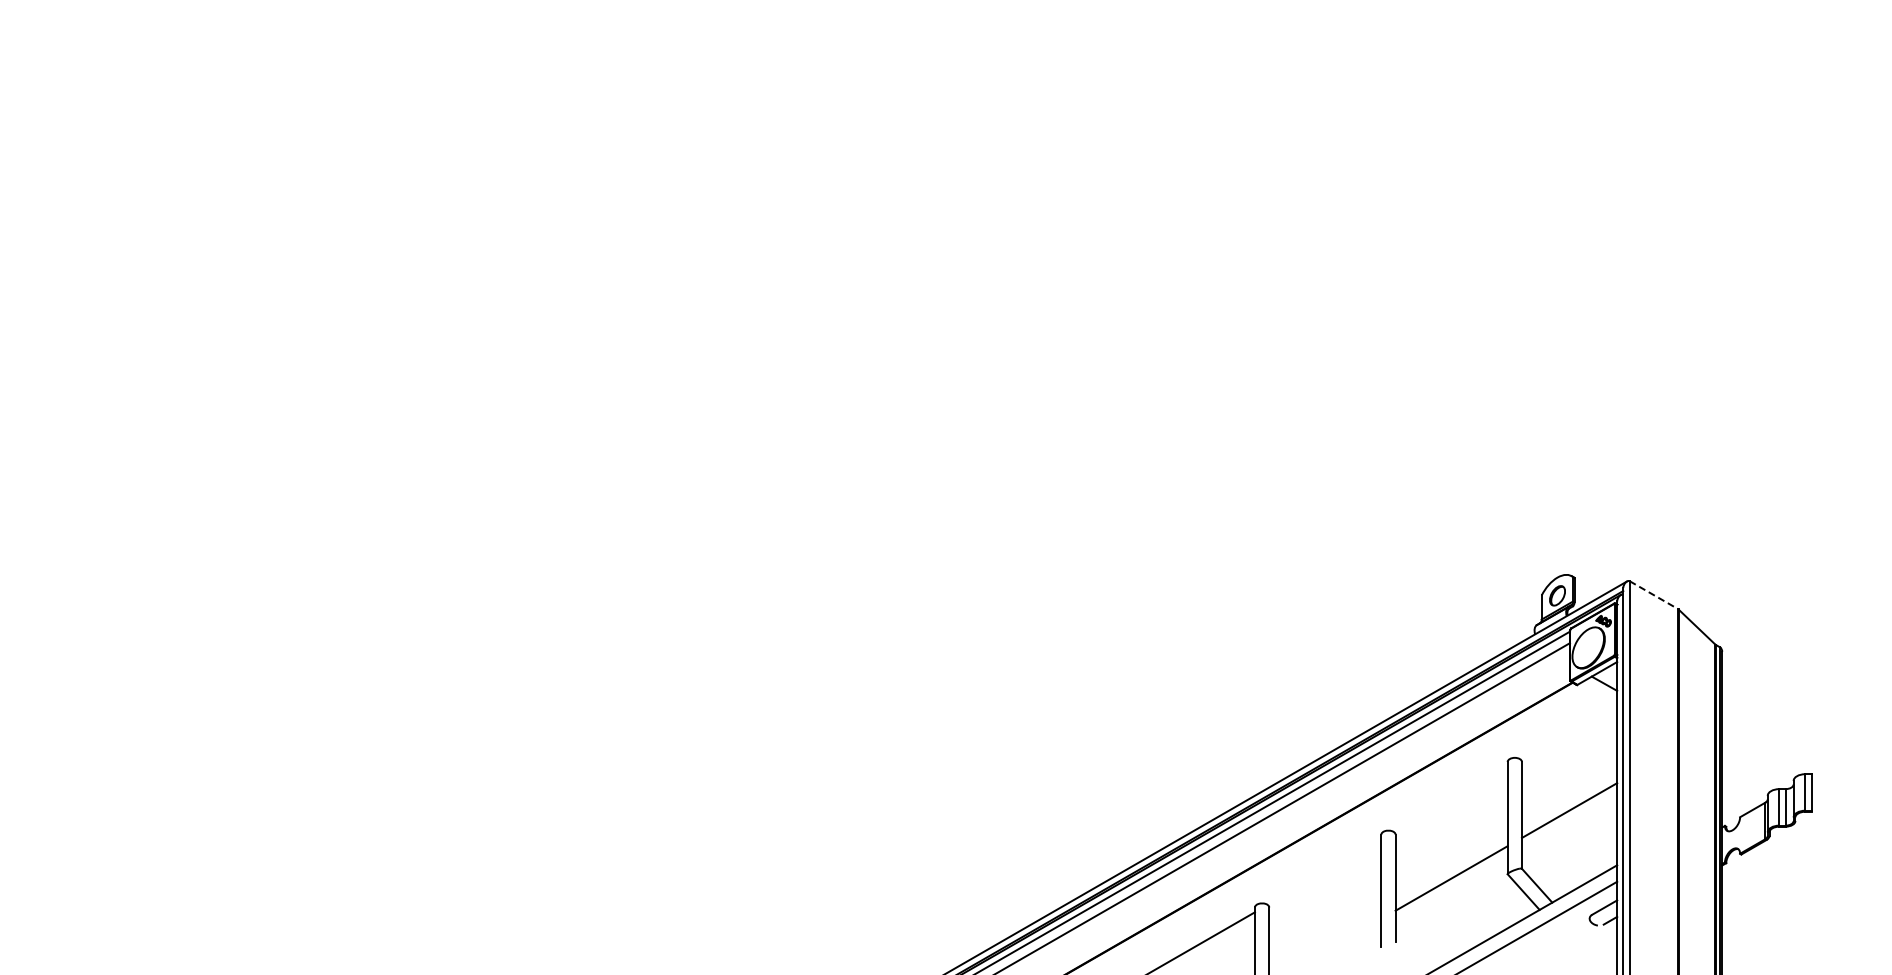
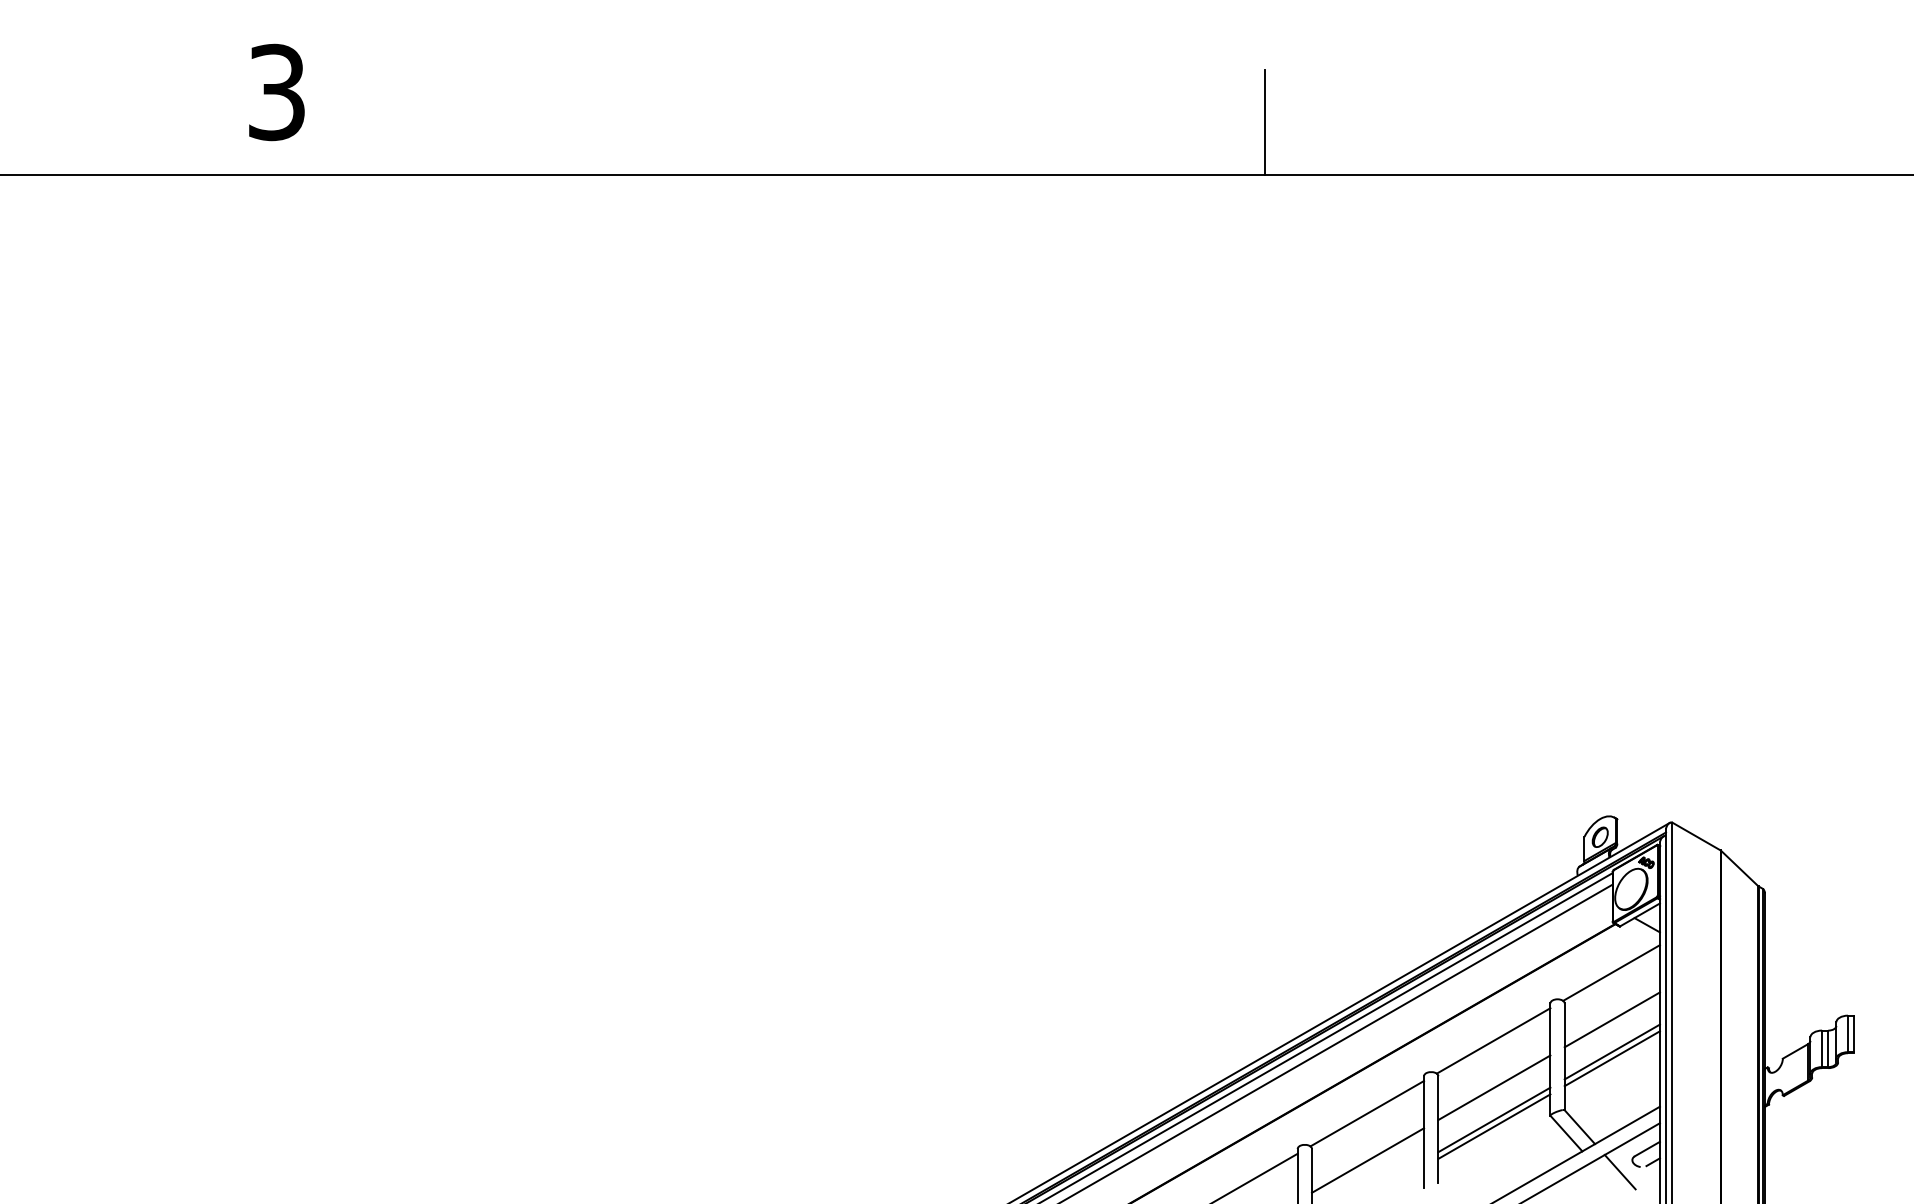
line: (1653, 595) -> (1696, 836), dashed -> solid
line: (1568, 731) -> (1611, 972), added
line: (1568, 778) -> (1611, 1019), added
line: (1450, 799) -> (1493, 1040), added
line: (1568, 817) -> (1611, 1058), added
line: (1451, 846) -> (1494, 1087), added
line: (1324, 872) -> (1367, 1113), added
line: (1451, 885) -> (1494, 1126), added
line: (1324, 919) -> (1367, 1160), added
line: (1576, 930) -> (1619, 1171), added

